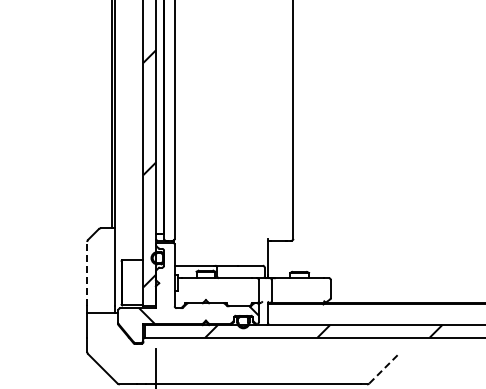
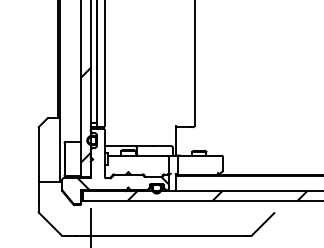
line: (87, 273) -> (38, 152), dashed -> solid
line: (384, 368) -> (263, 223), dashed -> solid

